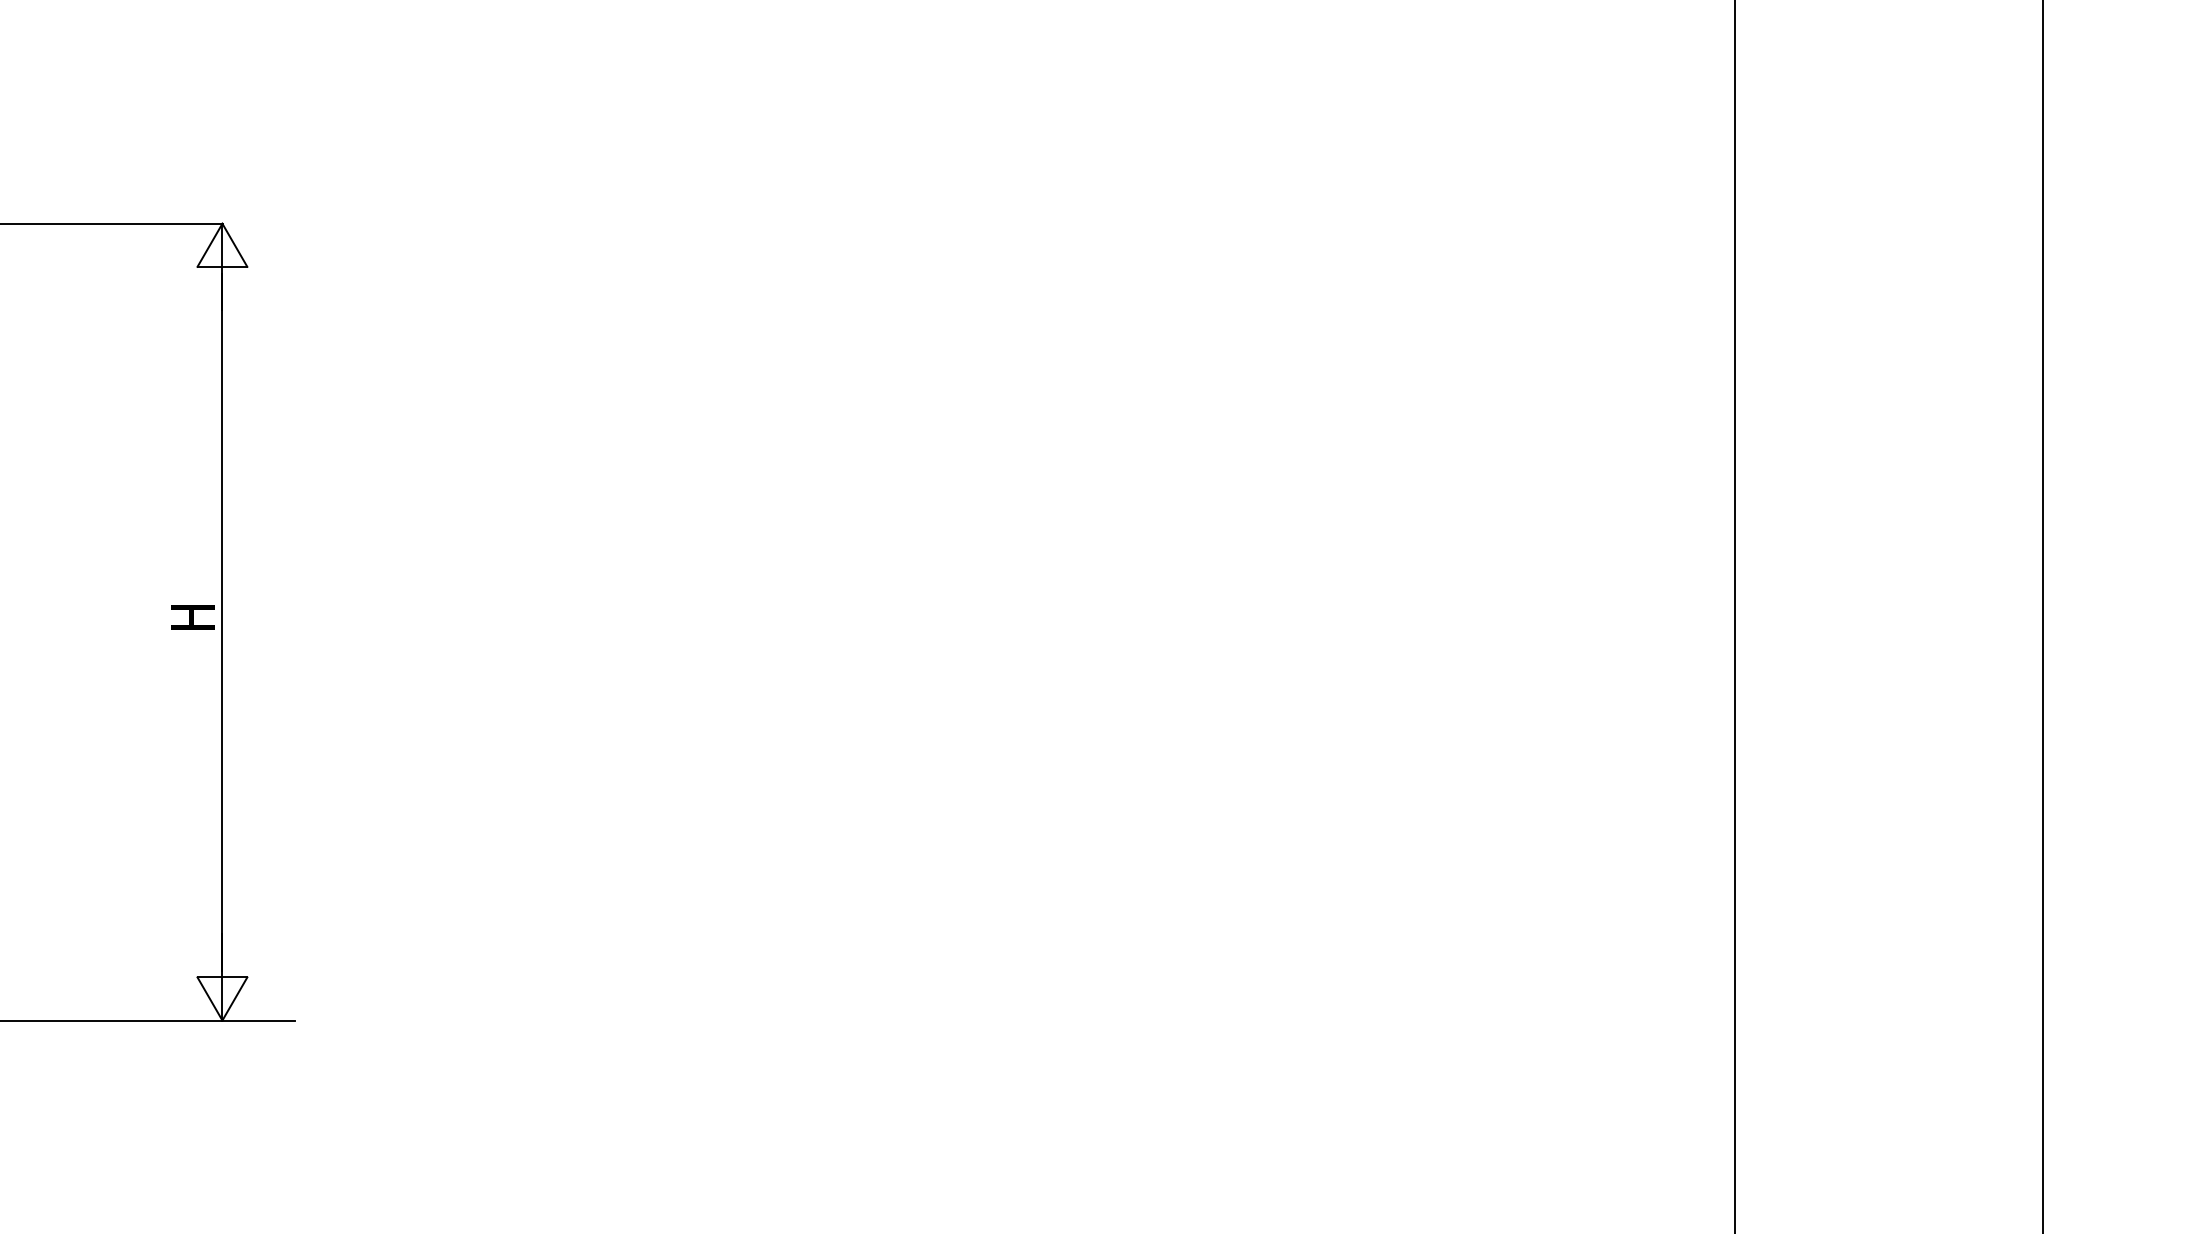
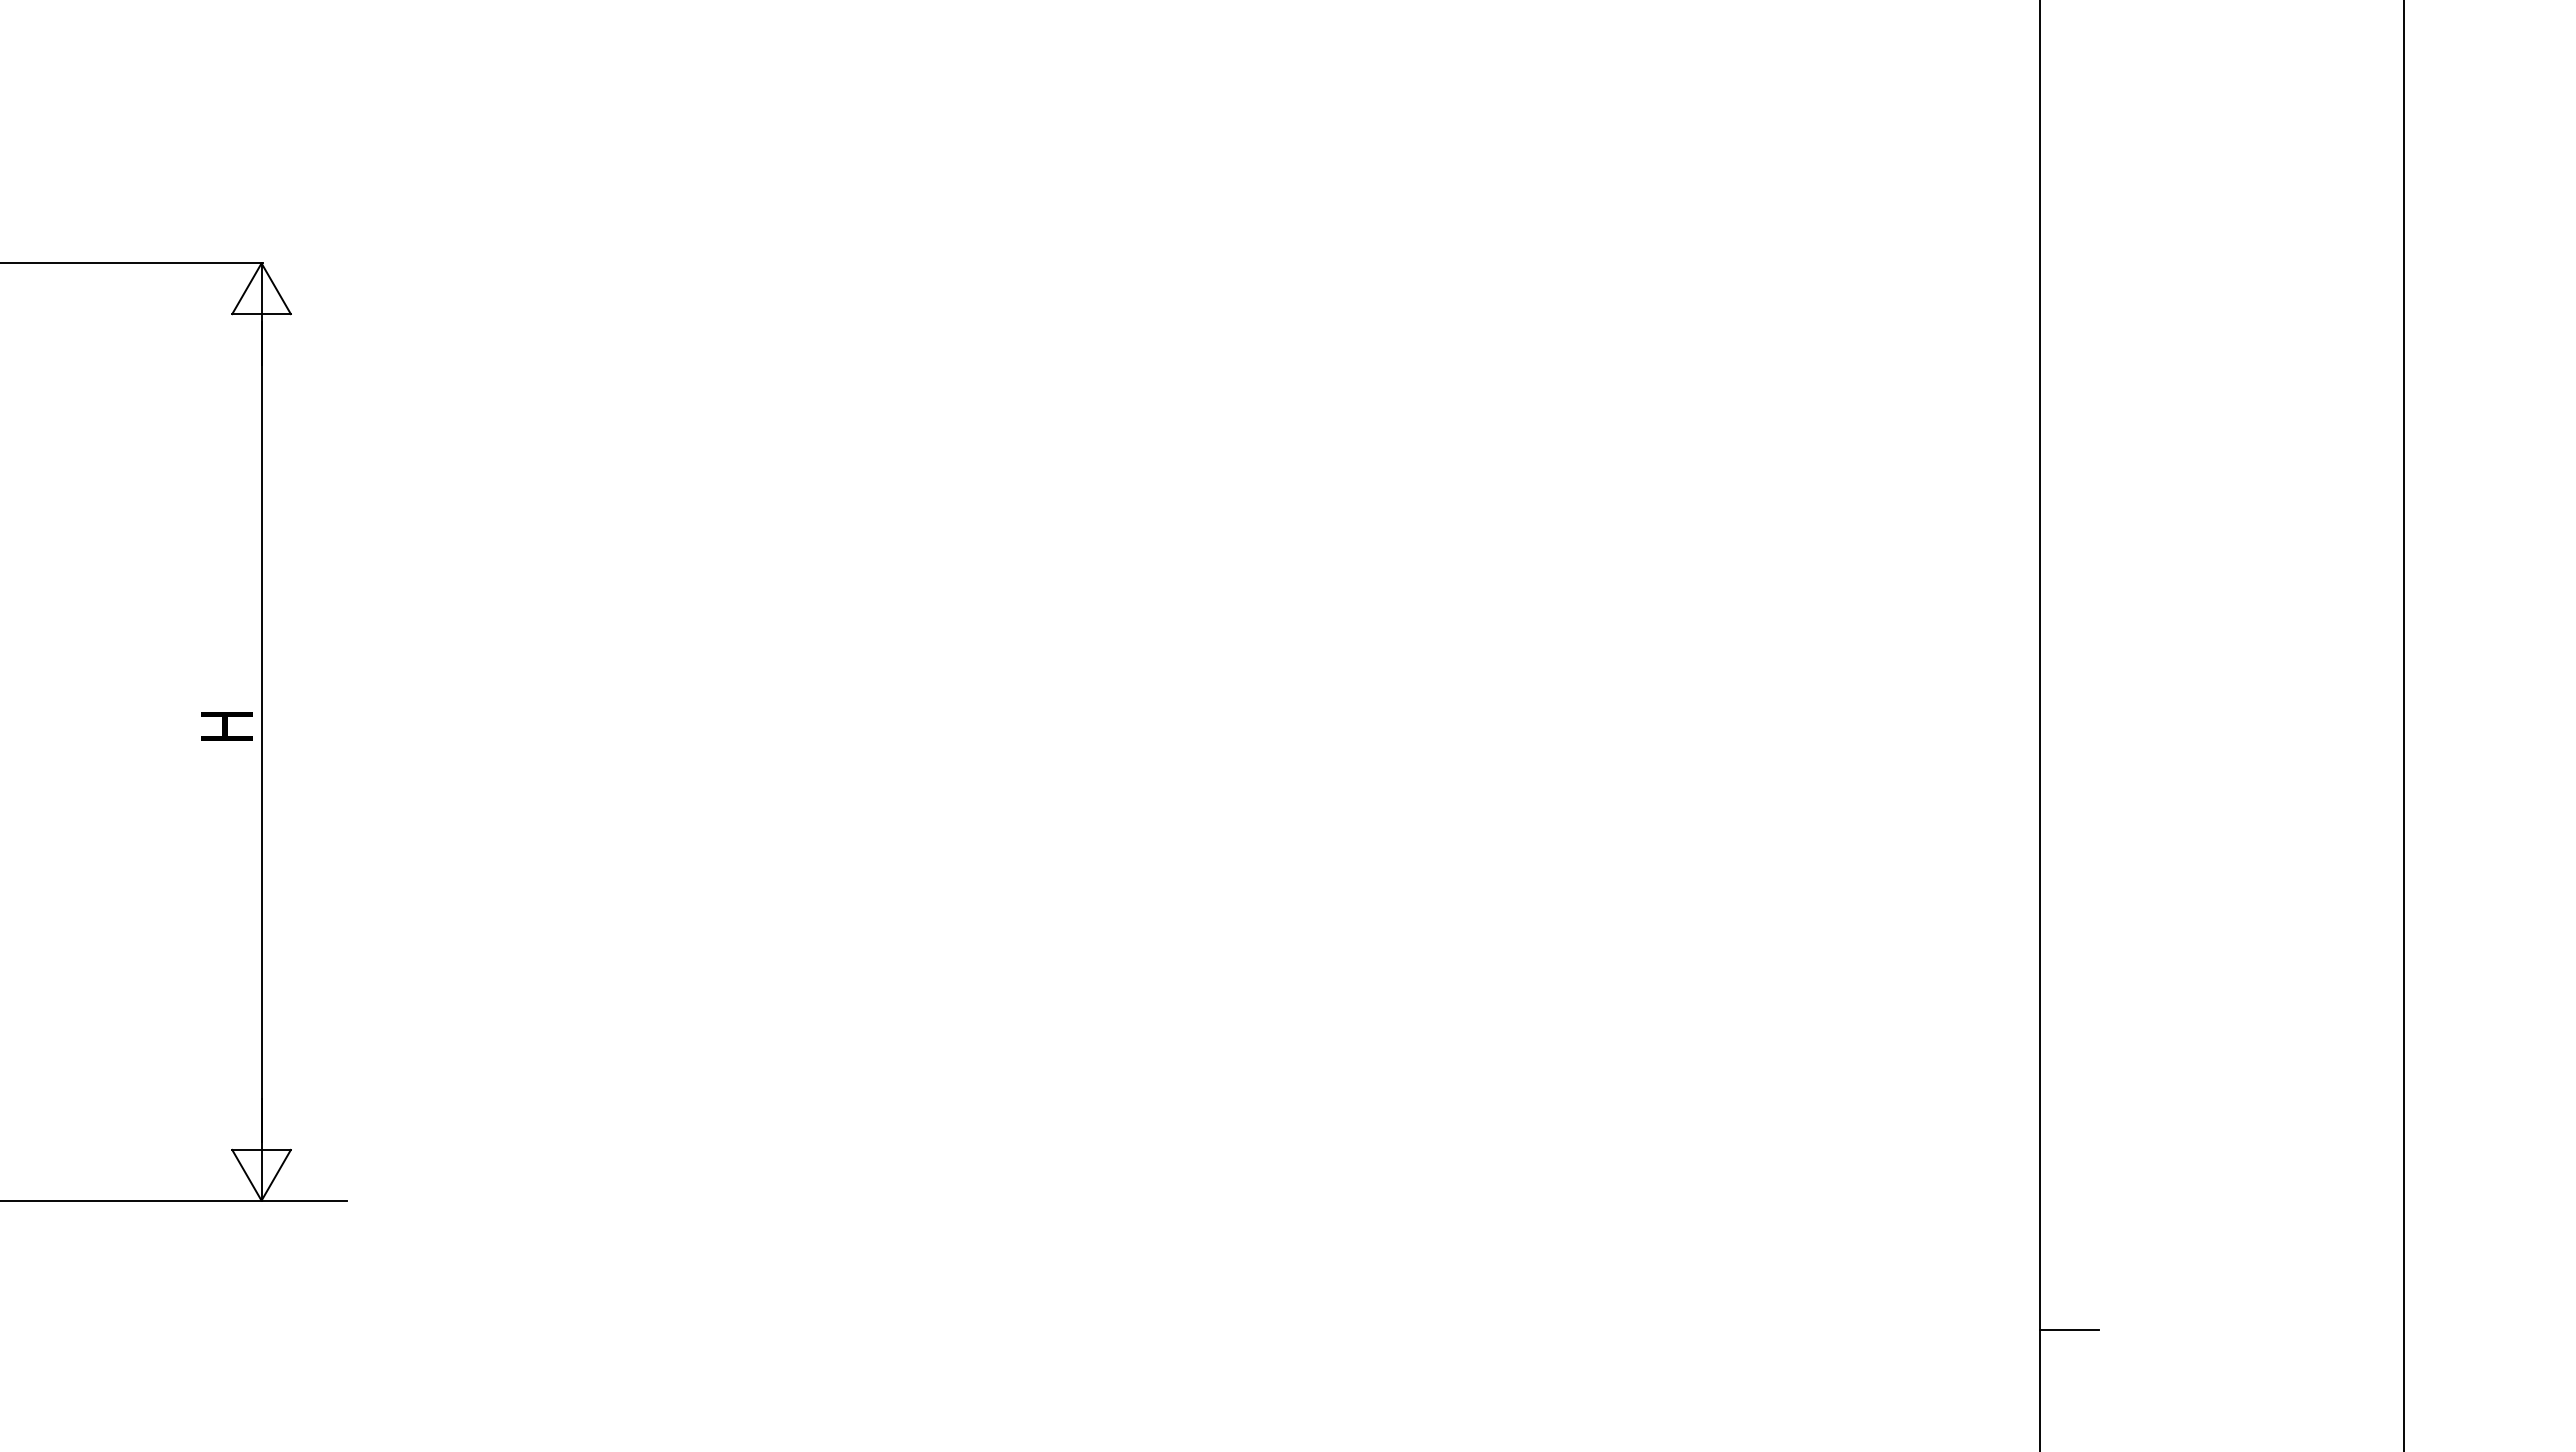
line: (1759, 1130) -> (2069, 1329), added

